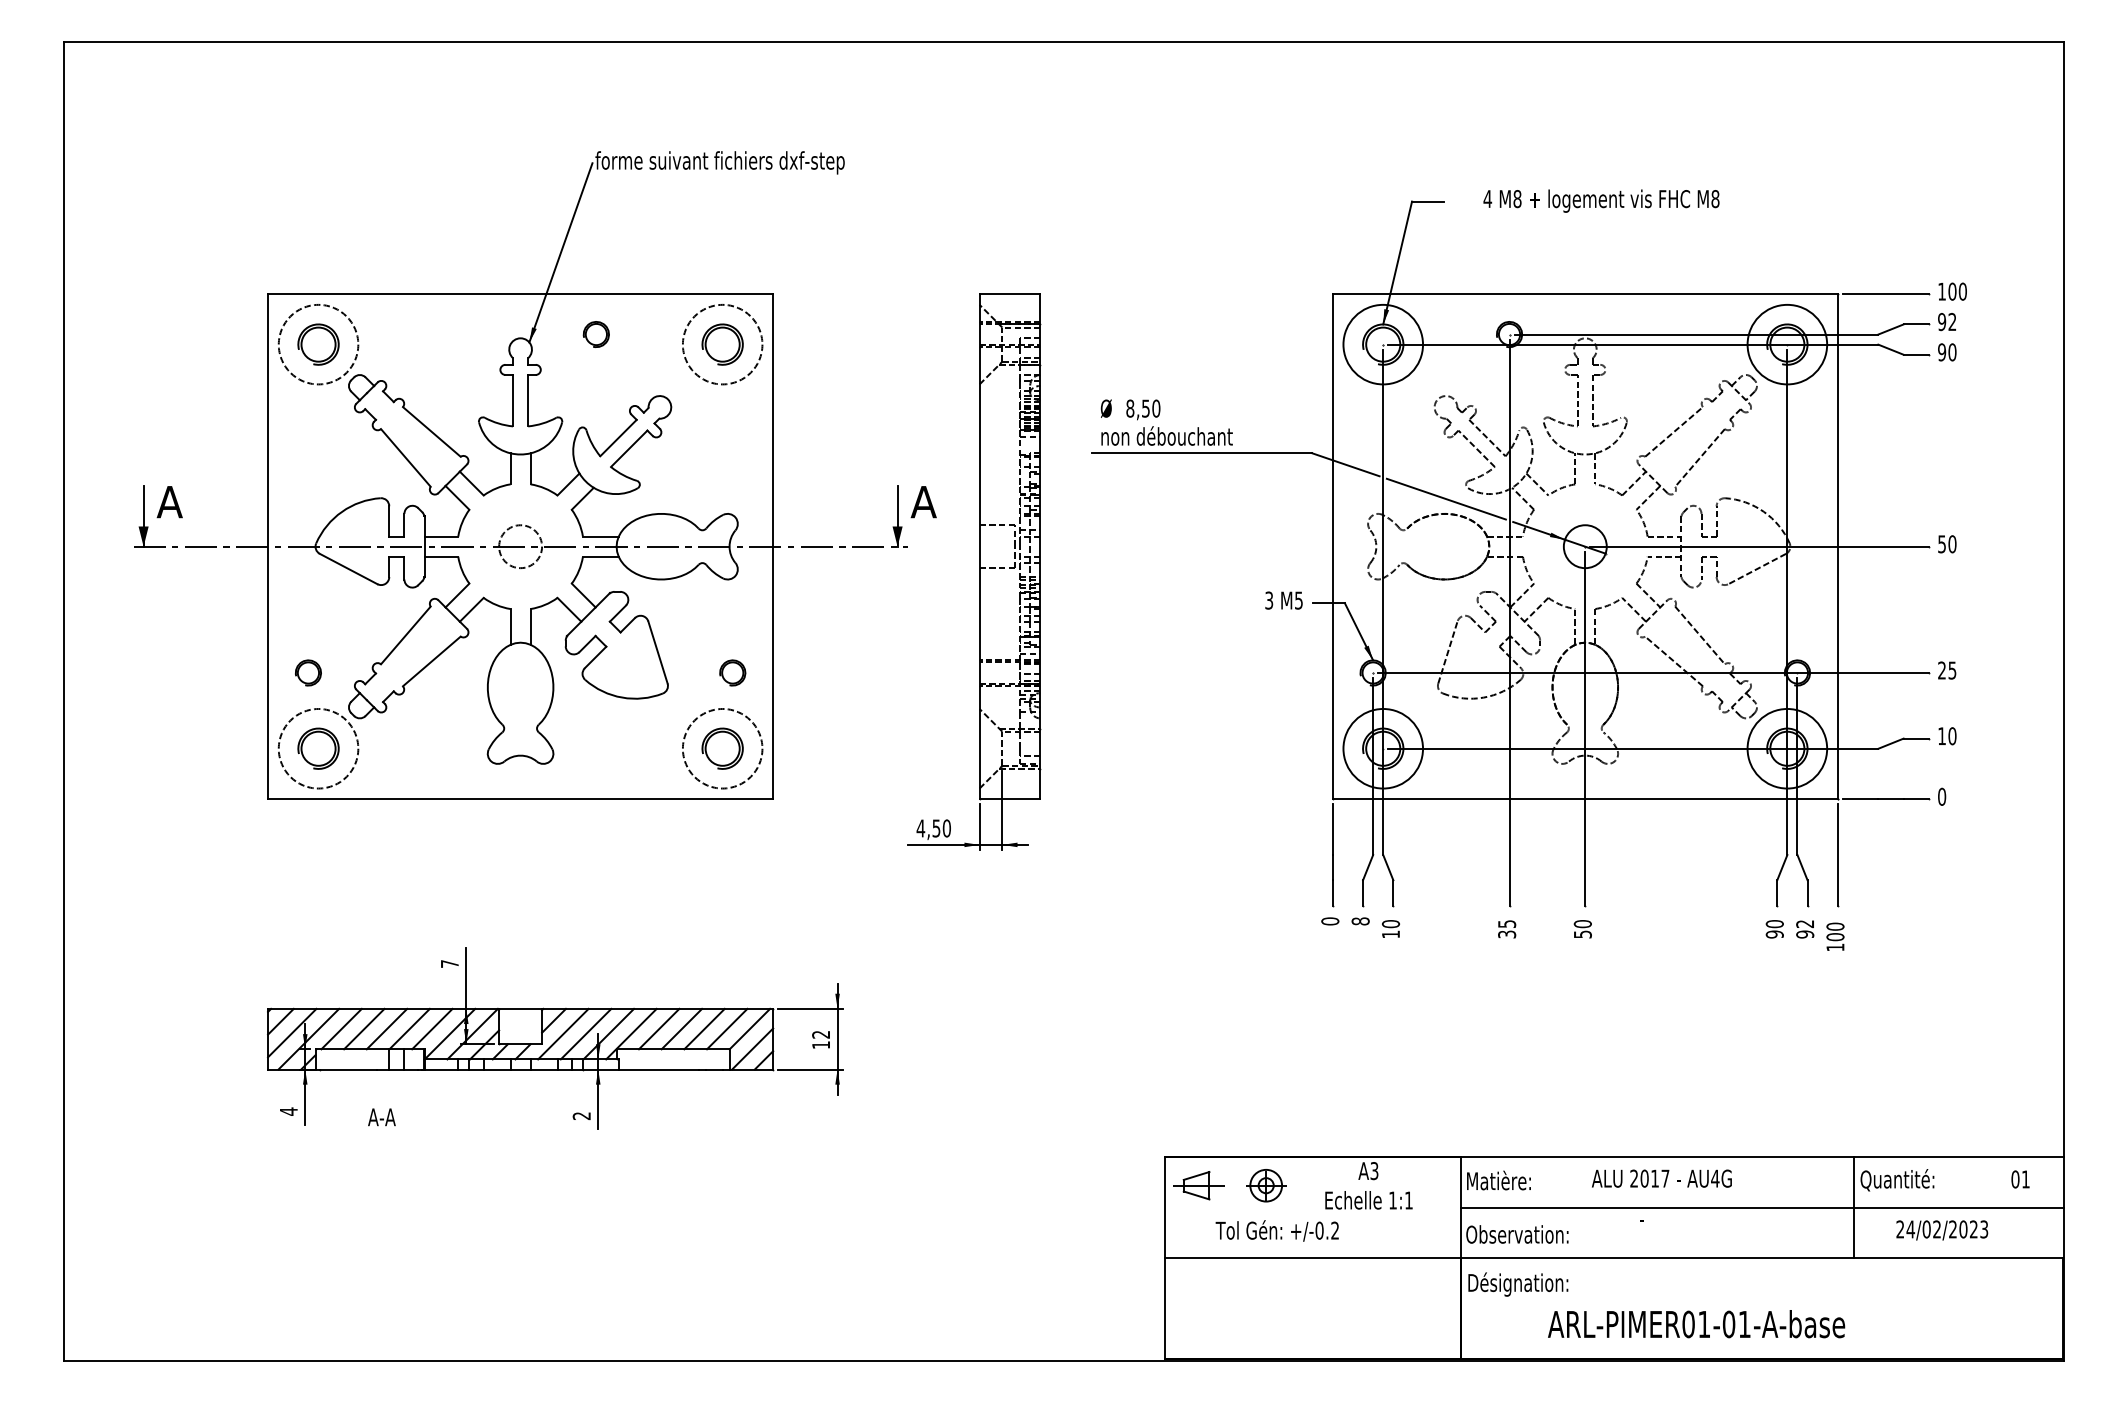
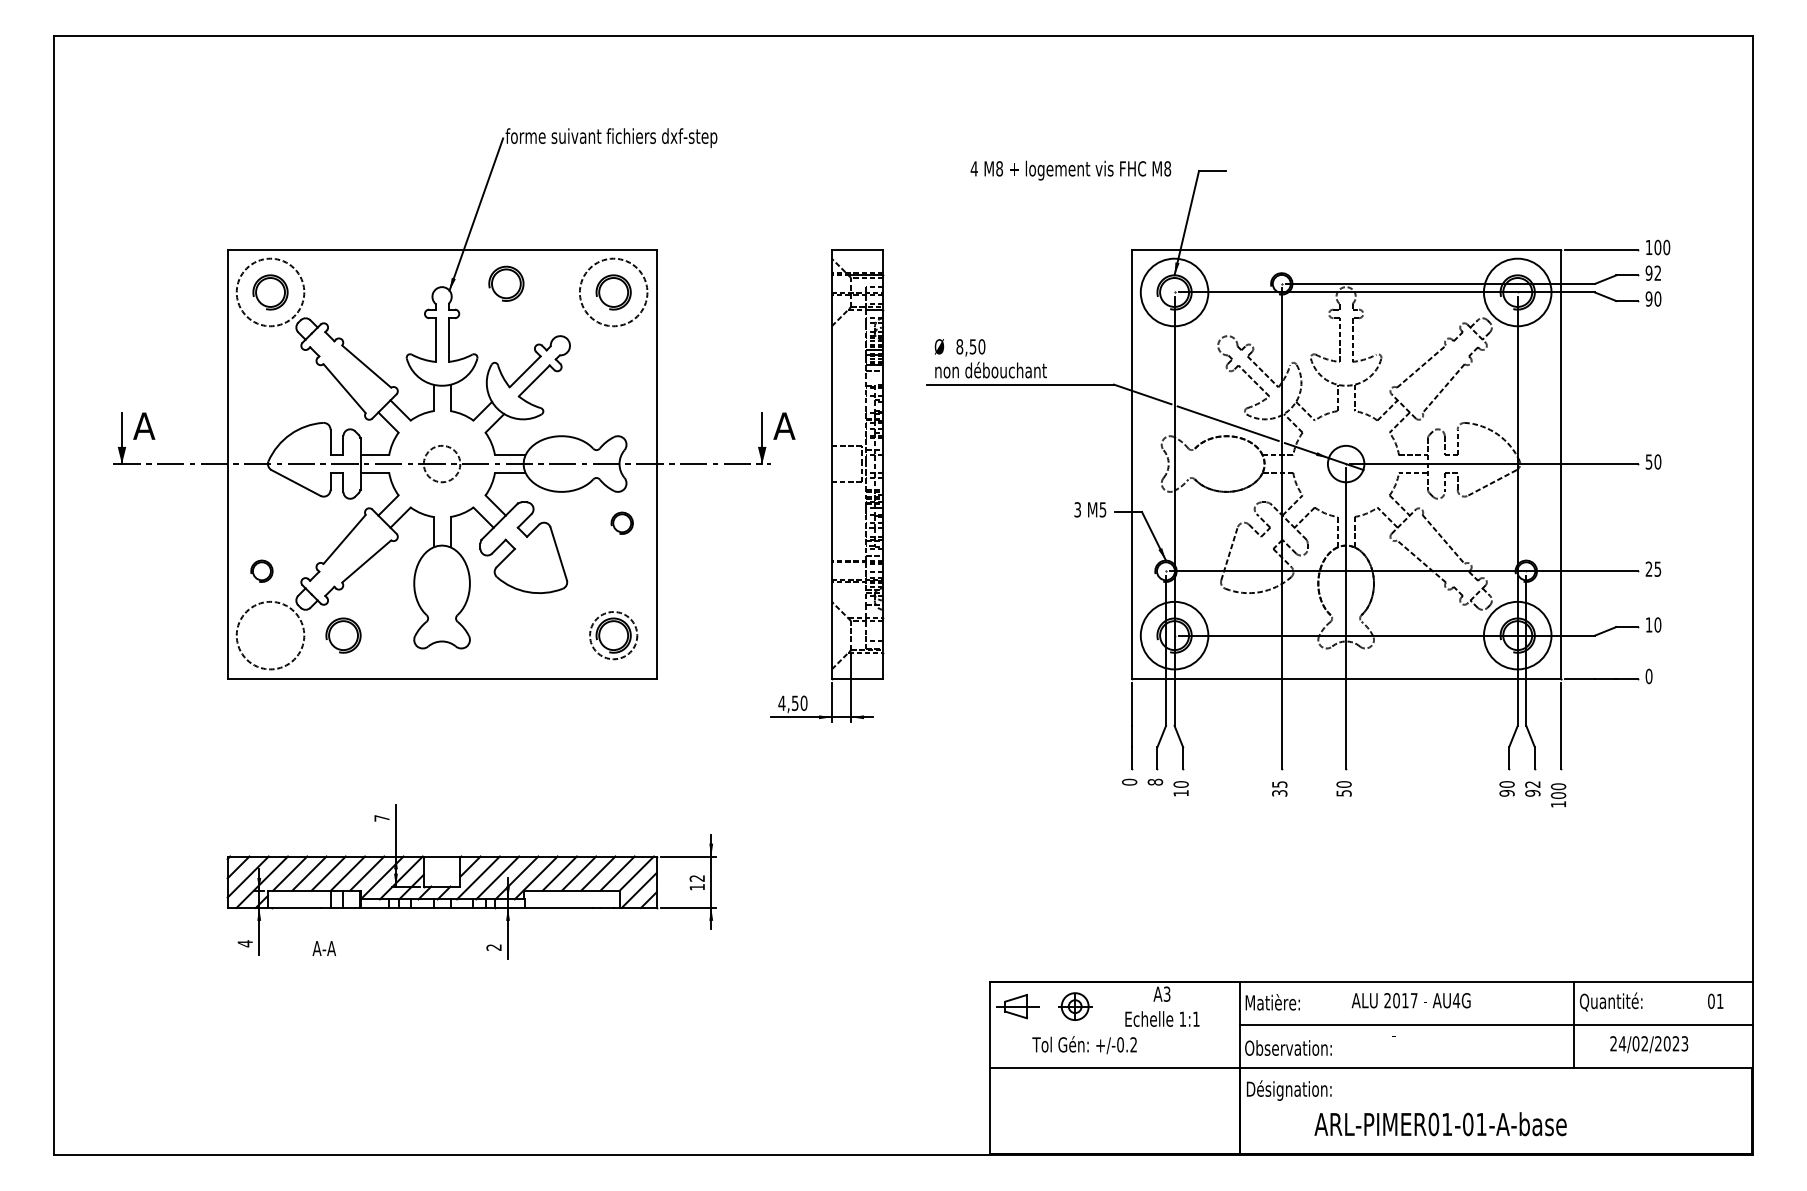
text: (1601, 200) -> (1070, 170), moved
part: (596, 334) -> (506, 283), size x1.6
part: (731, 672) -> (621, 522), moved
part: (318, 748) -> (343, 635), moved
circle: (722, 748) -> (613, 635), size x0.7

